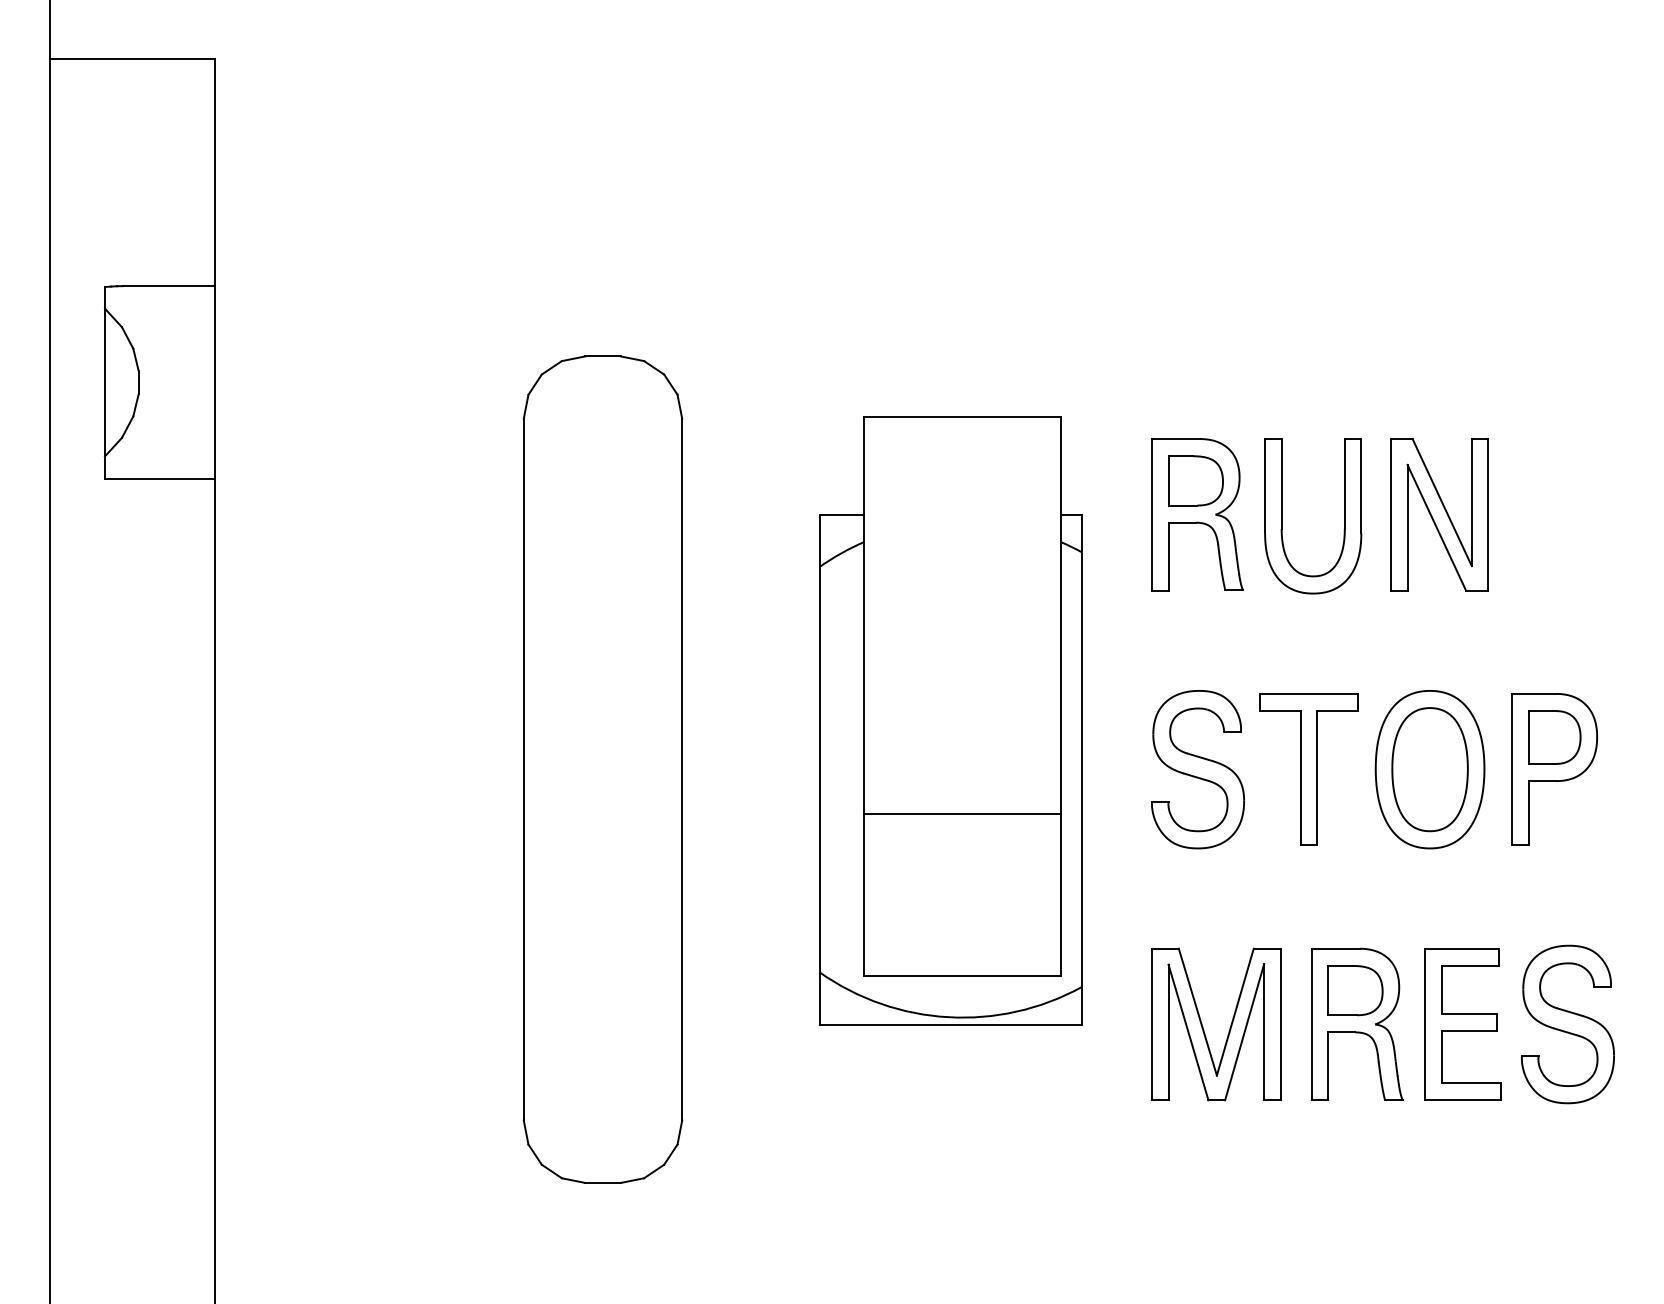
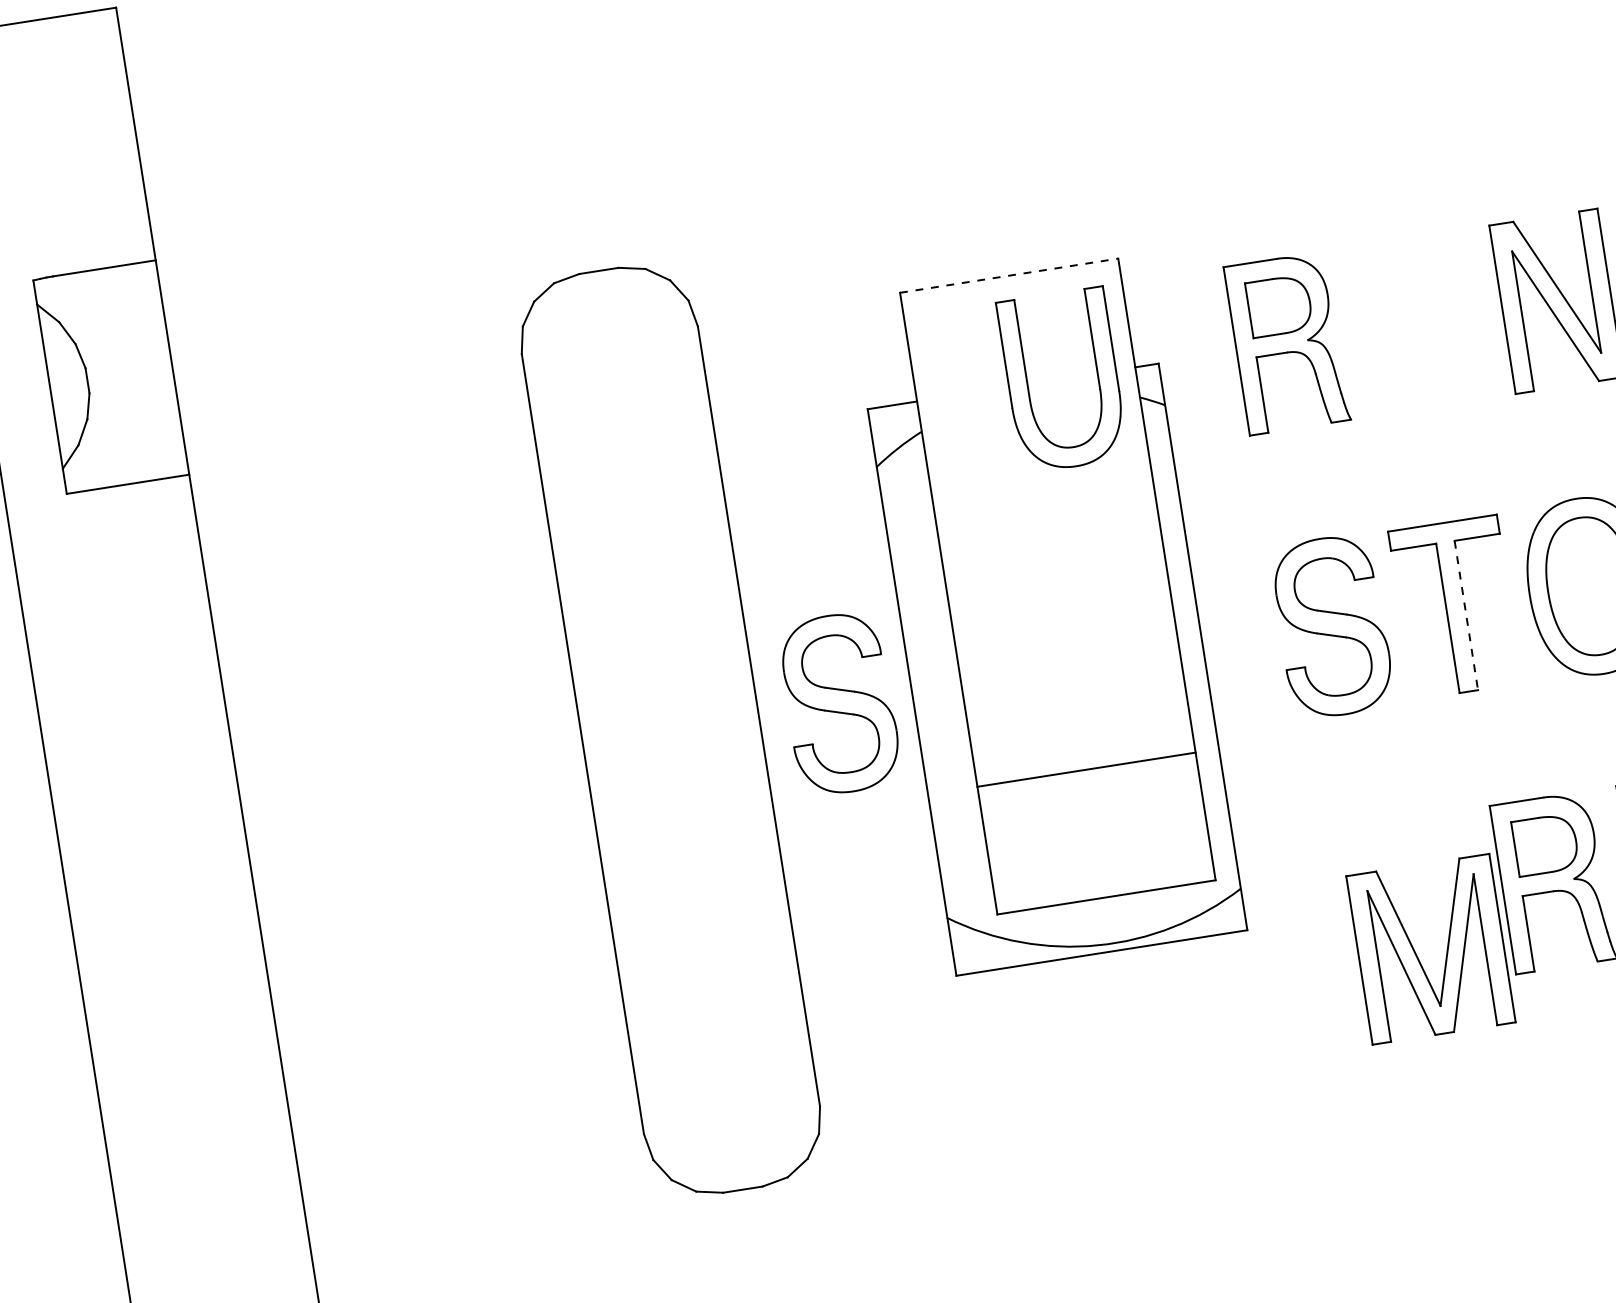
line: (963, 417) -> (1010, 276), solid -> dashed
part: (1282, 516) -> (1028, 385), moved
part: (754, 769) -> (839, 703), added
line: (1317, 778) -> (1466, 615), solid -> dashed
line: (962, 814) -> (1086, 769), moved
part: (1203, 1026) -> (1417, 953), moved

